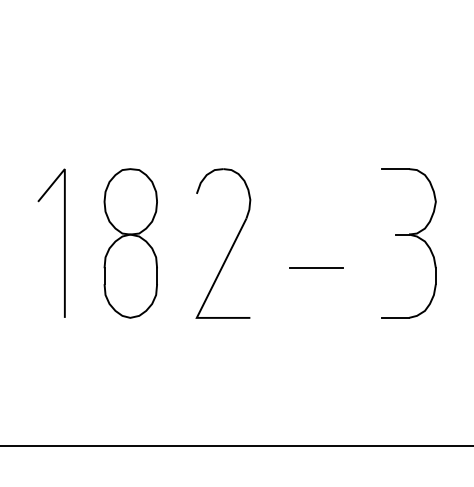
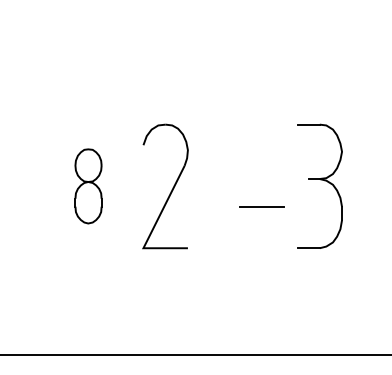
line: (64, 242) -> (33, 185), removed
part: (130, 243) -> (88, 186), size x0.6
line: (316, 267) -> (261, 206), moved

